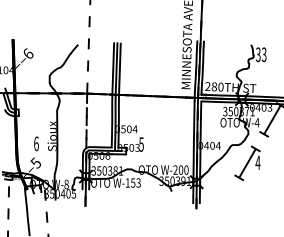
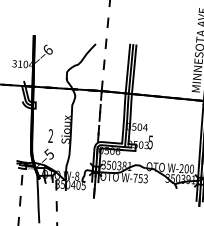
text: (36, 143) -> (50, 135), 6 -> 2
text: (127, 182) -> (135, 177), W-153 -> W-753

